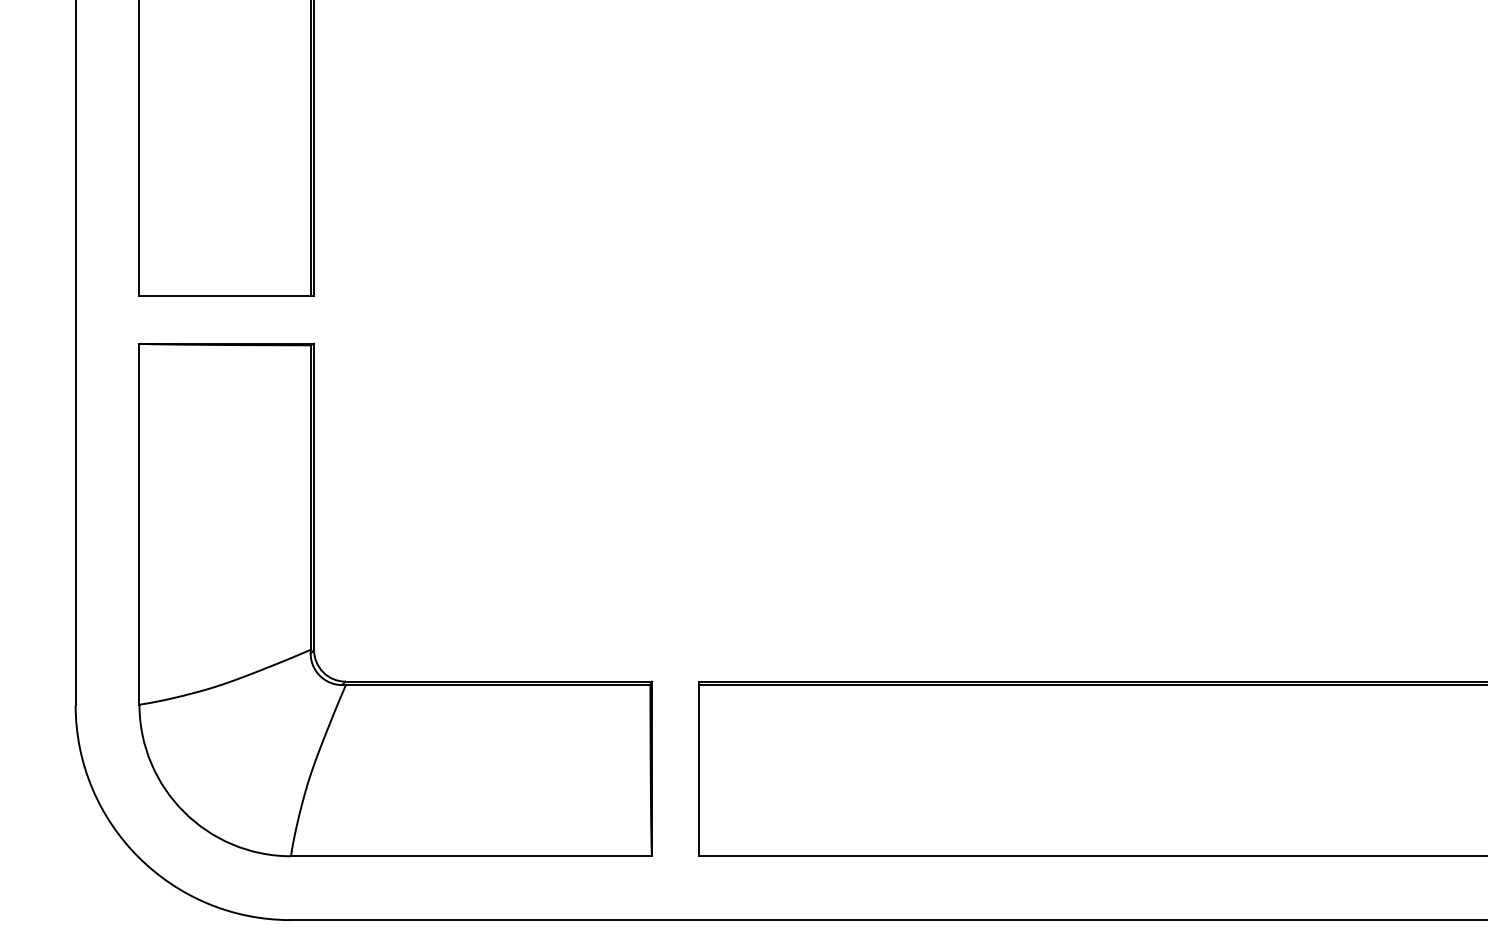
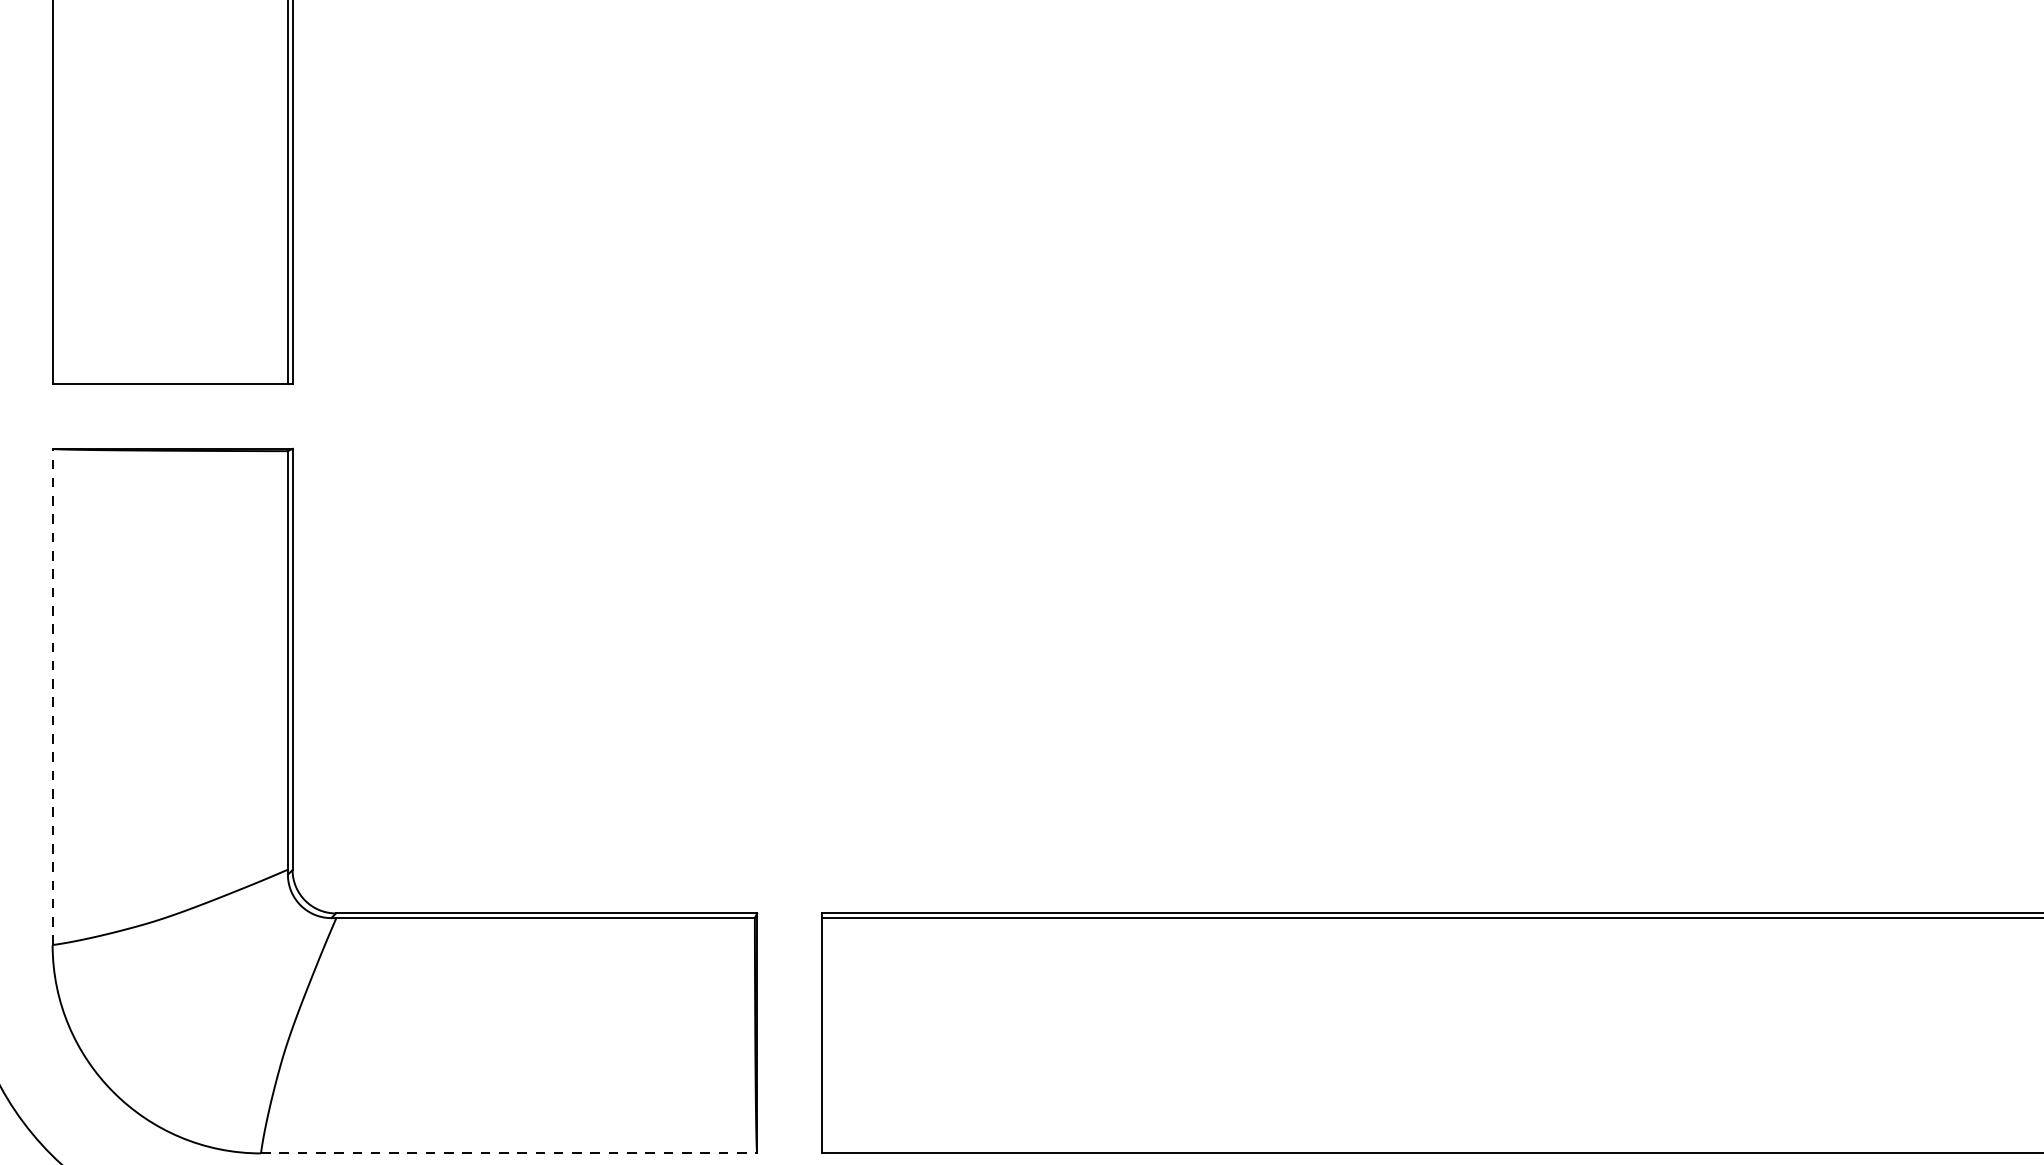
line: (139, 524) -> (52, 697), solid -> dashed
line: (471, 856) -> (508, 1153), solid -> dashed

